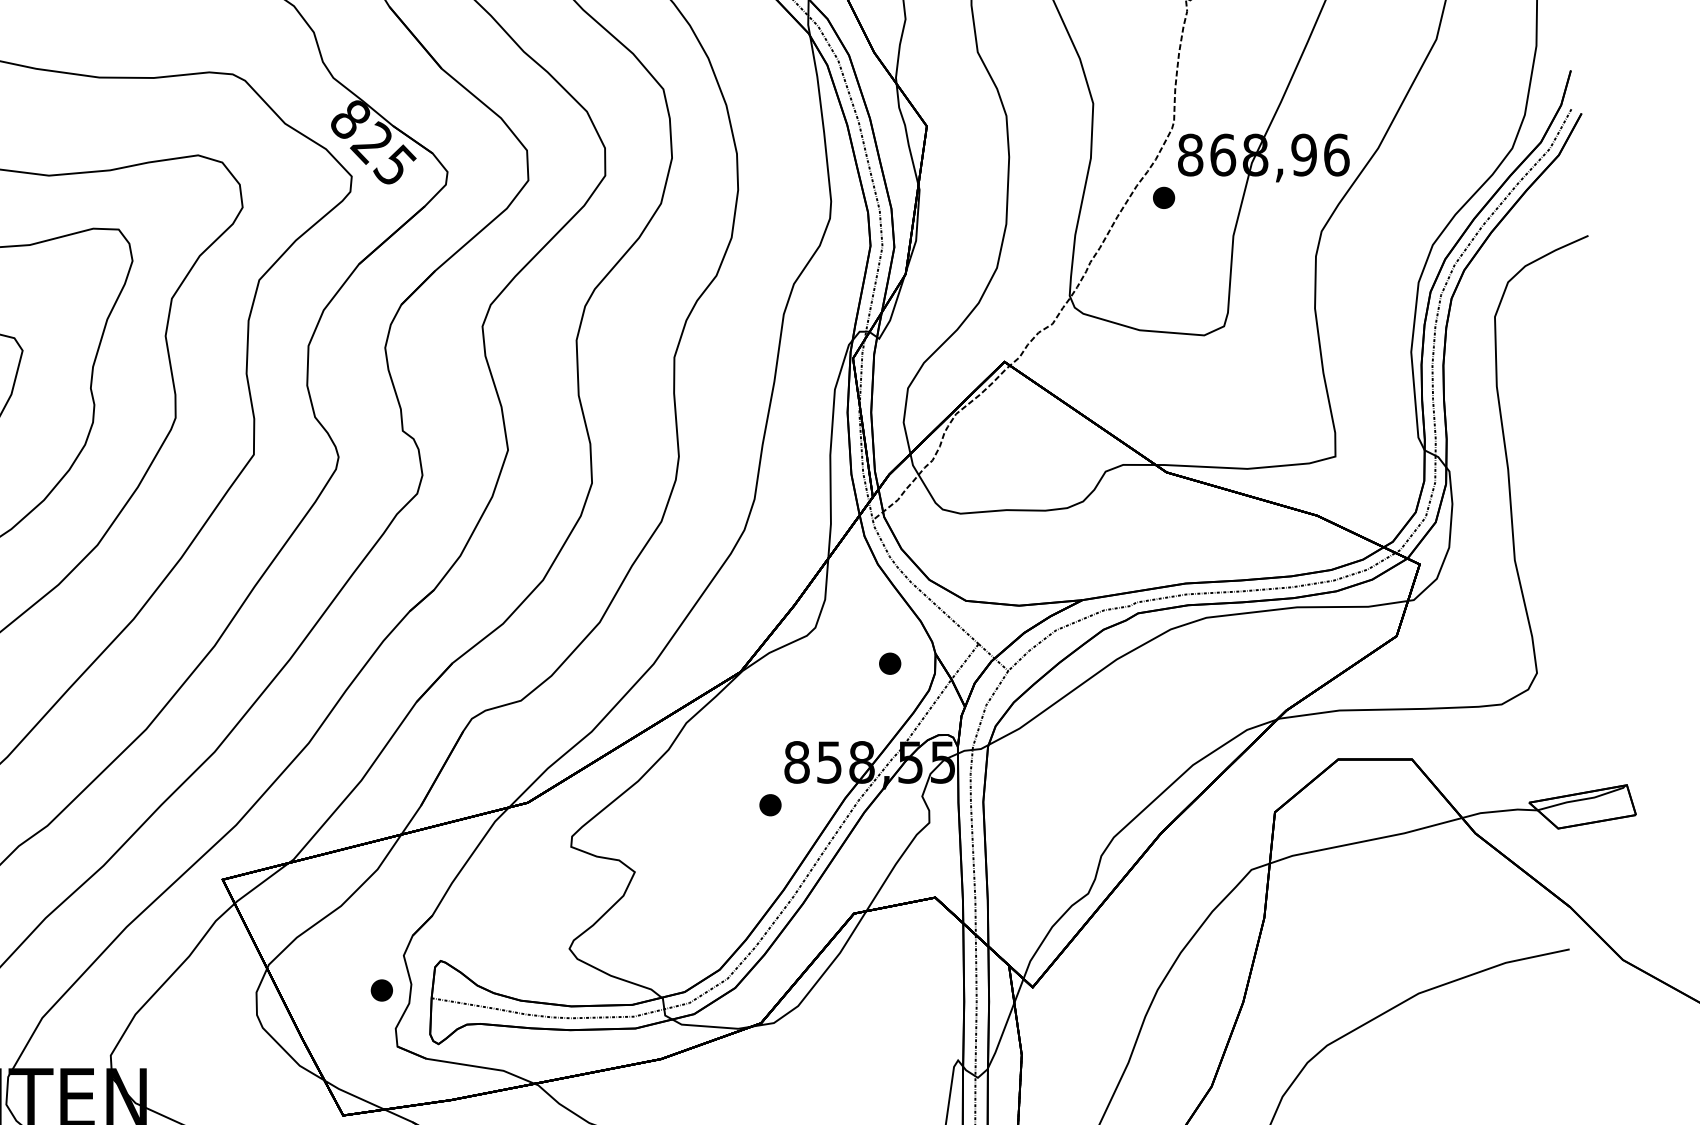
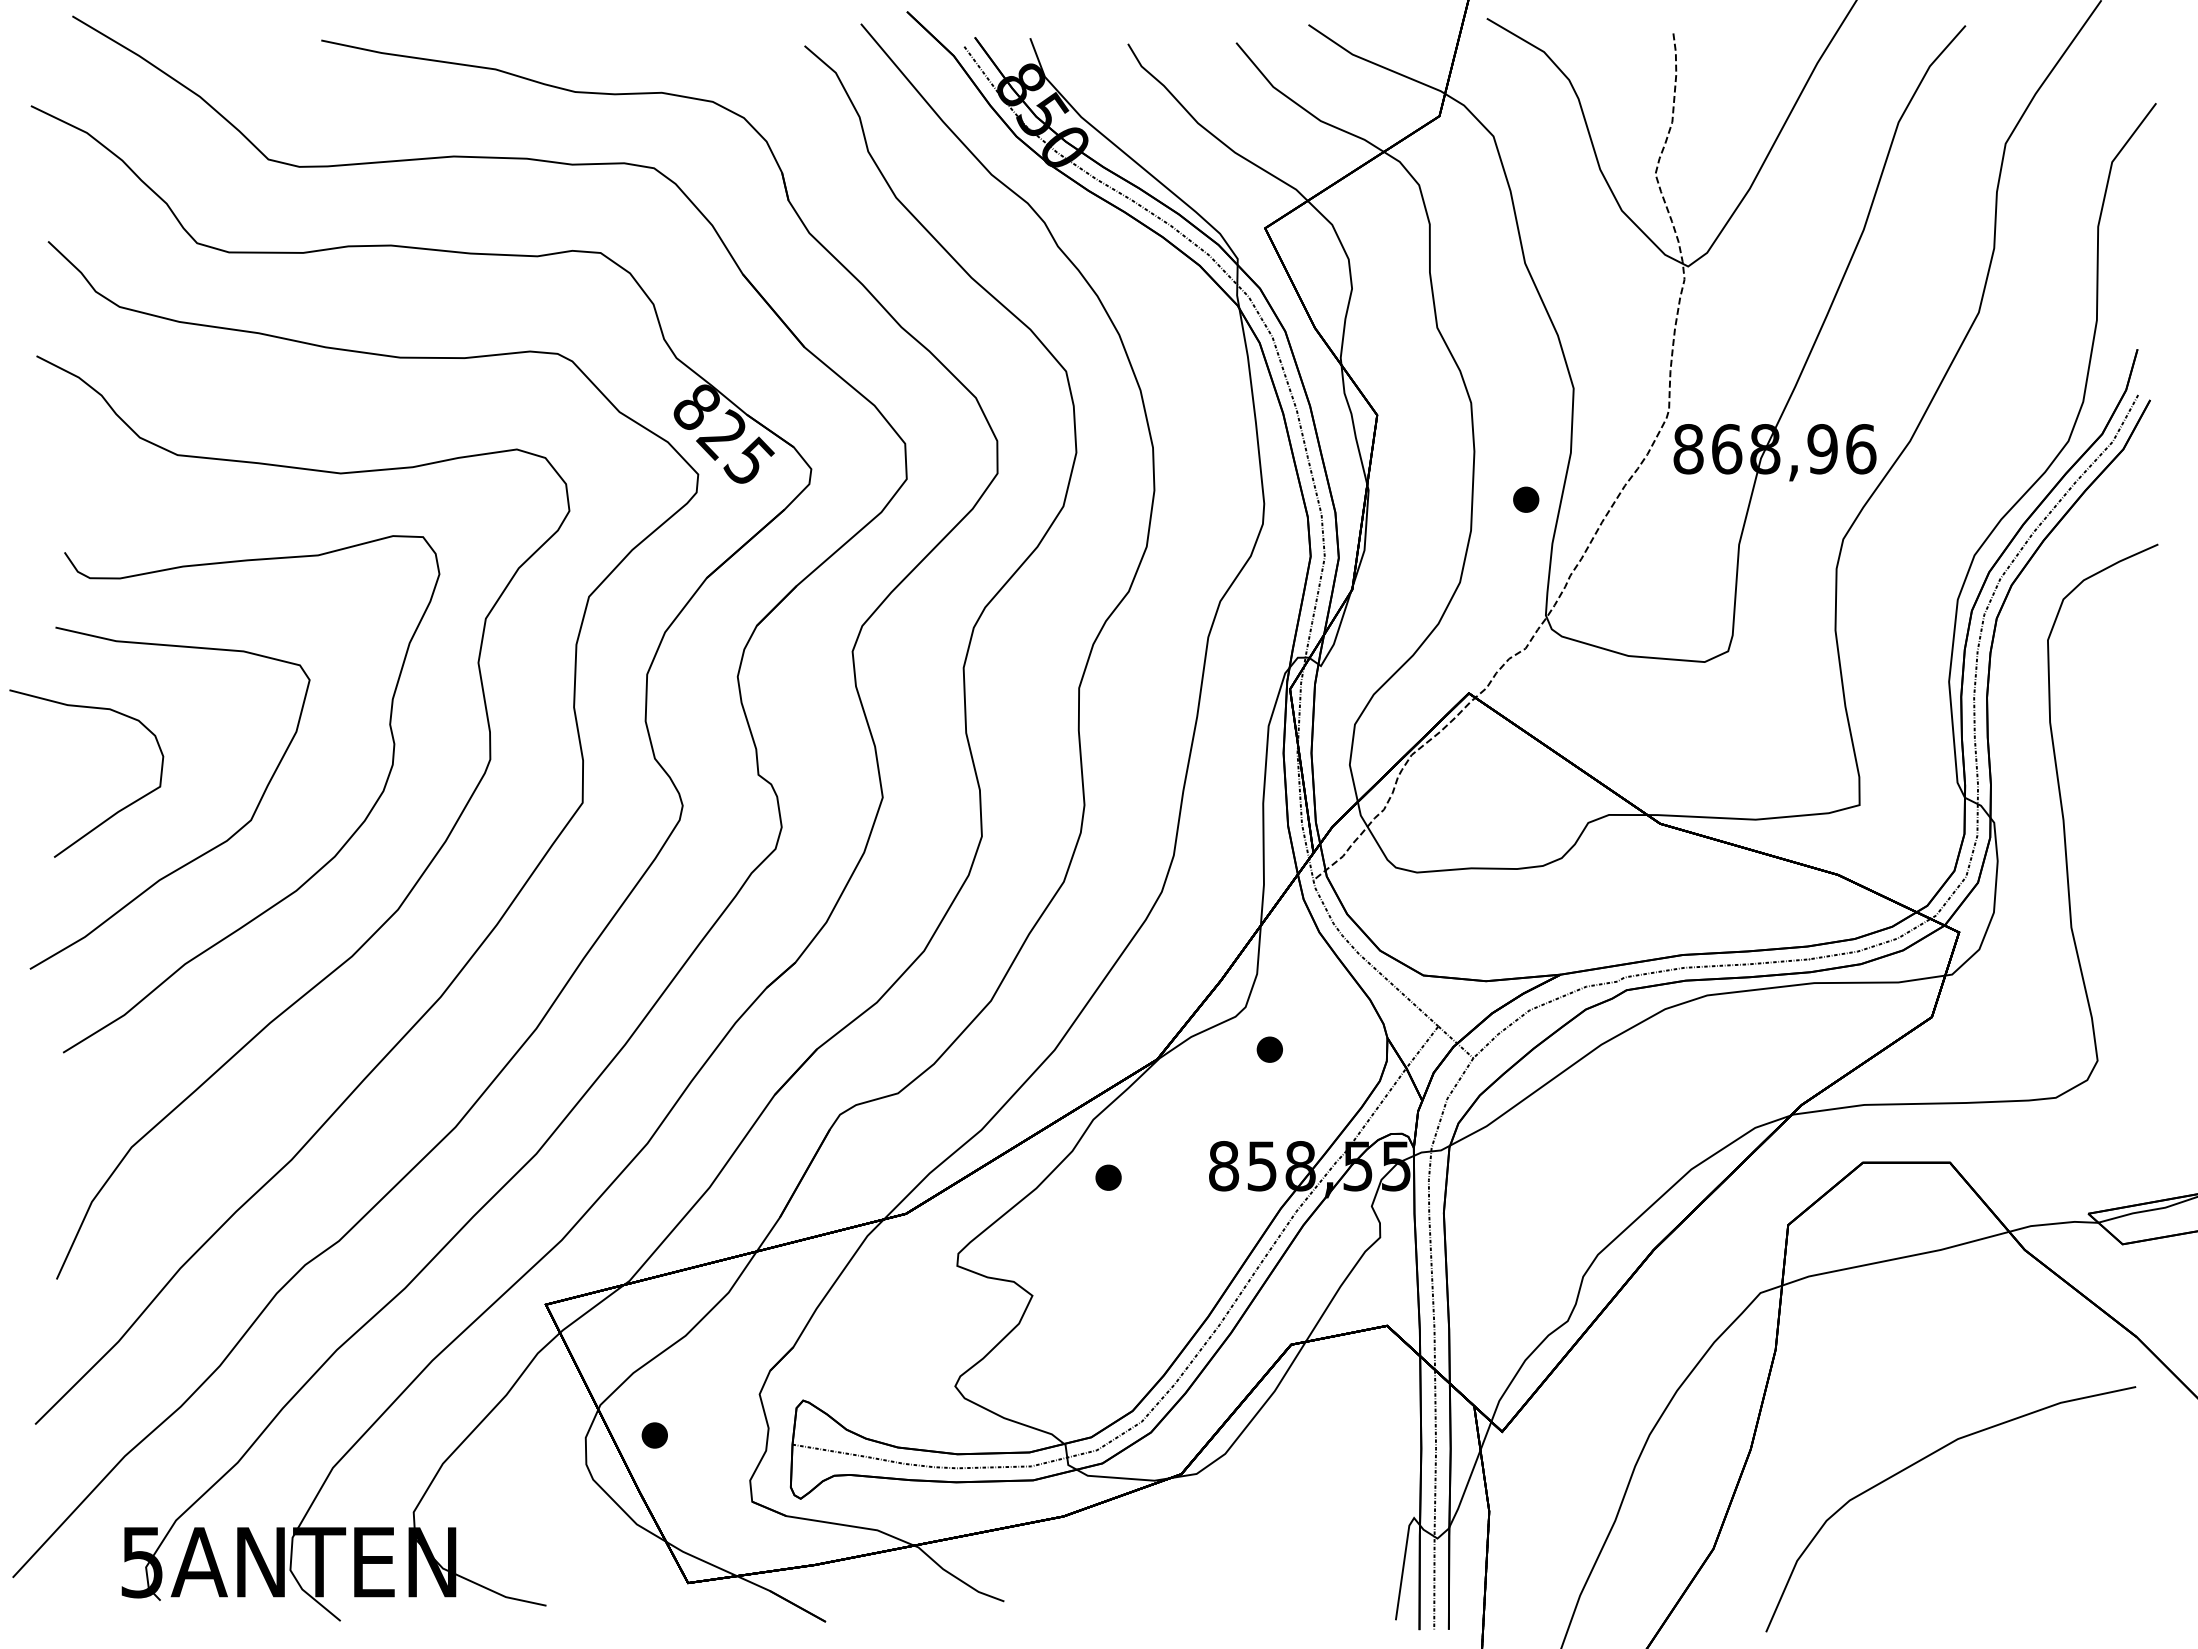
part: (1164, 197) -> (1526, 499), moved
part: (889, 663) -> (1269, 1049), moved
part: (770, 805) -> (1108, 1177), moved
part: (381, 990) -> (654, 1435), moved

